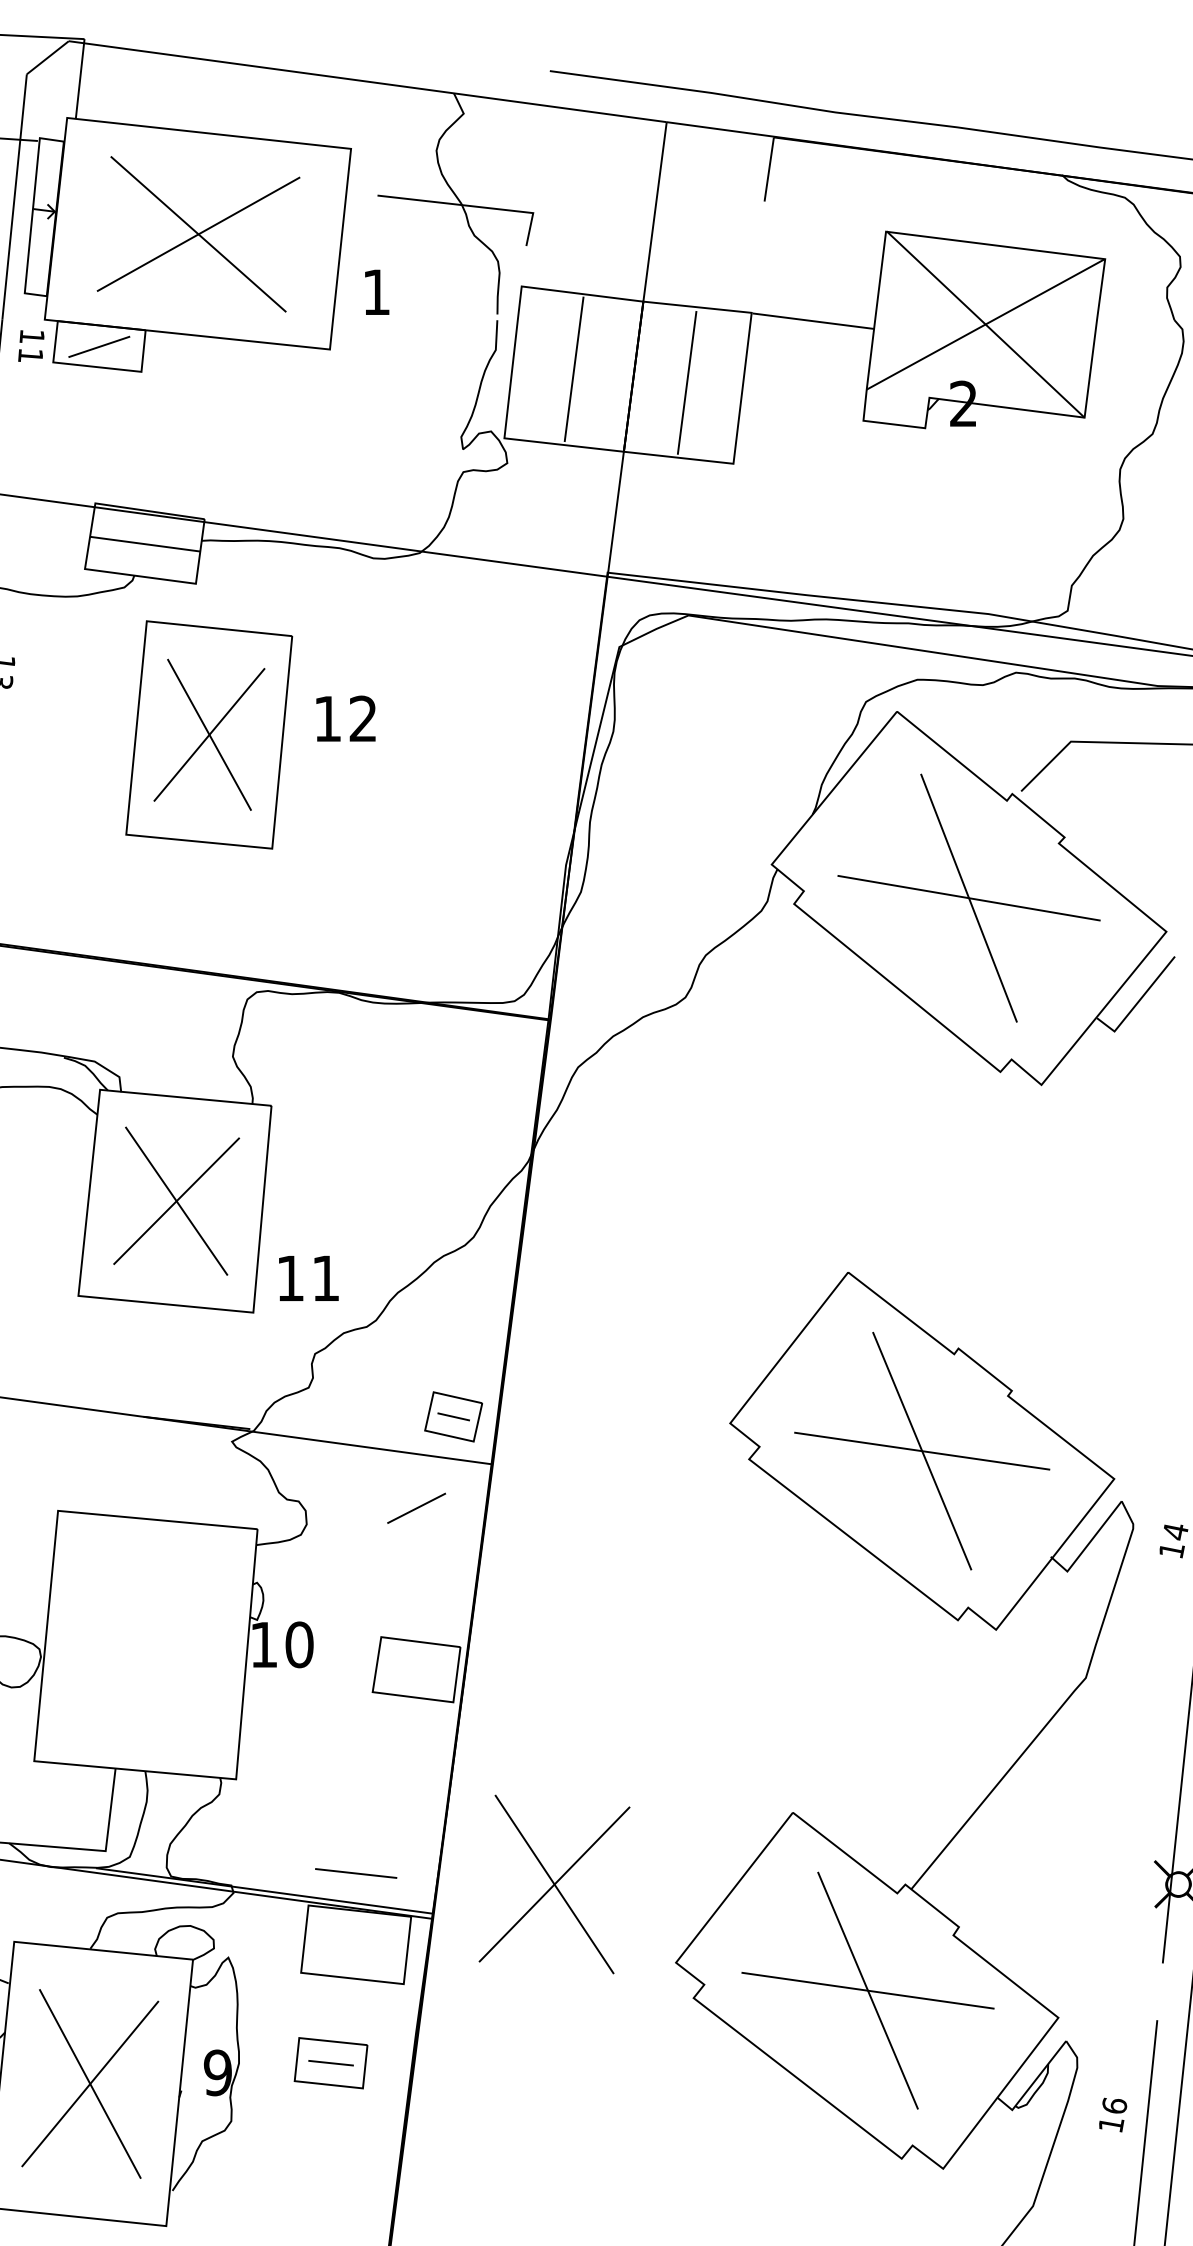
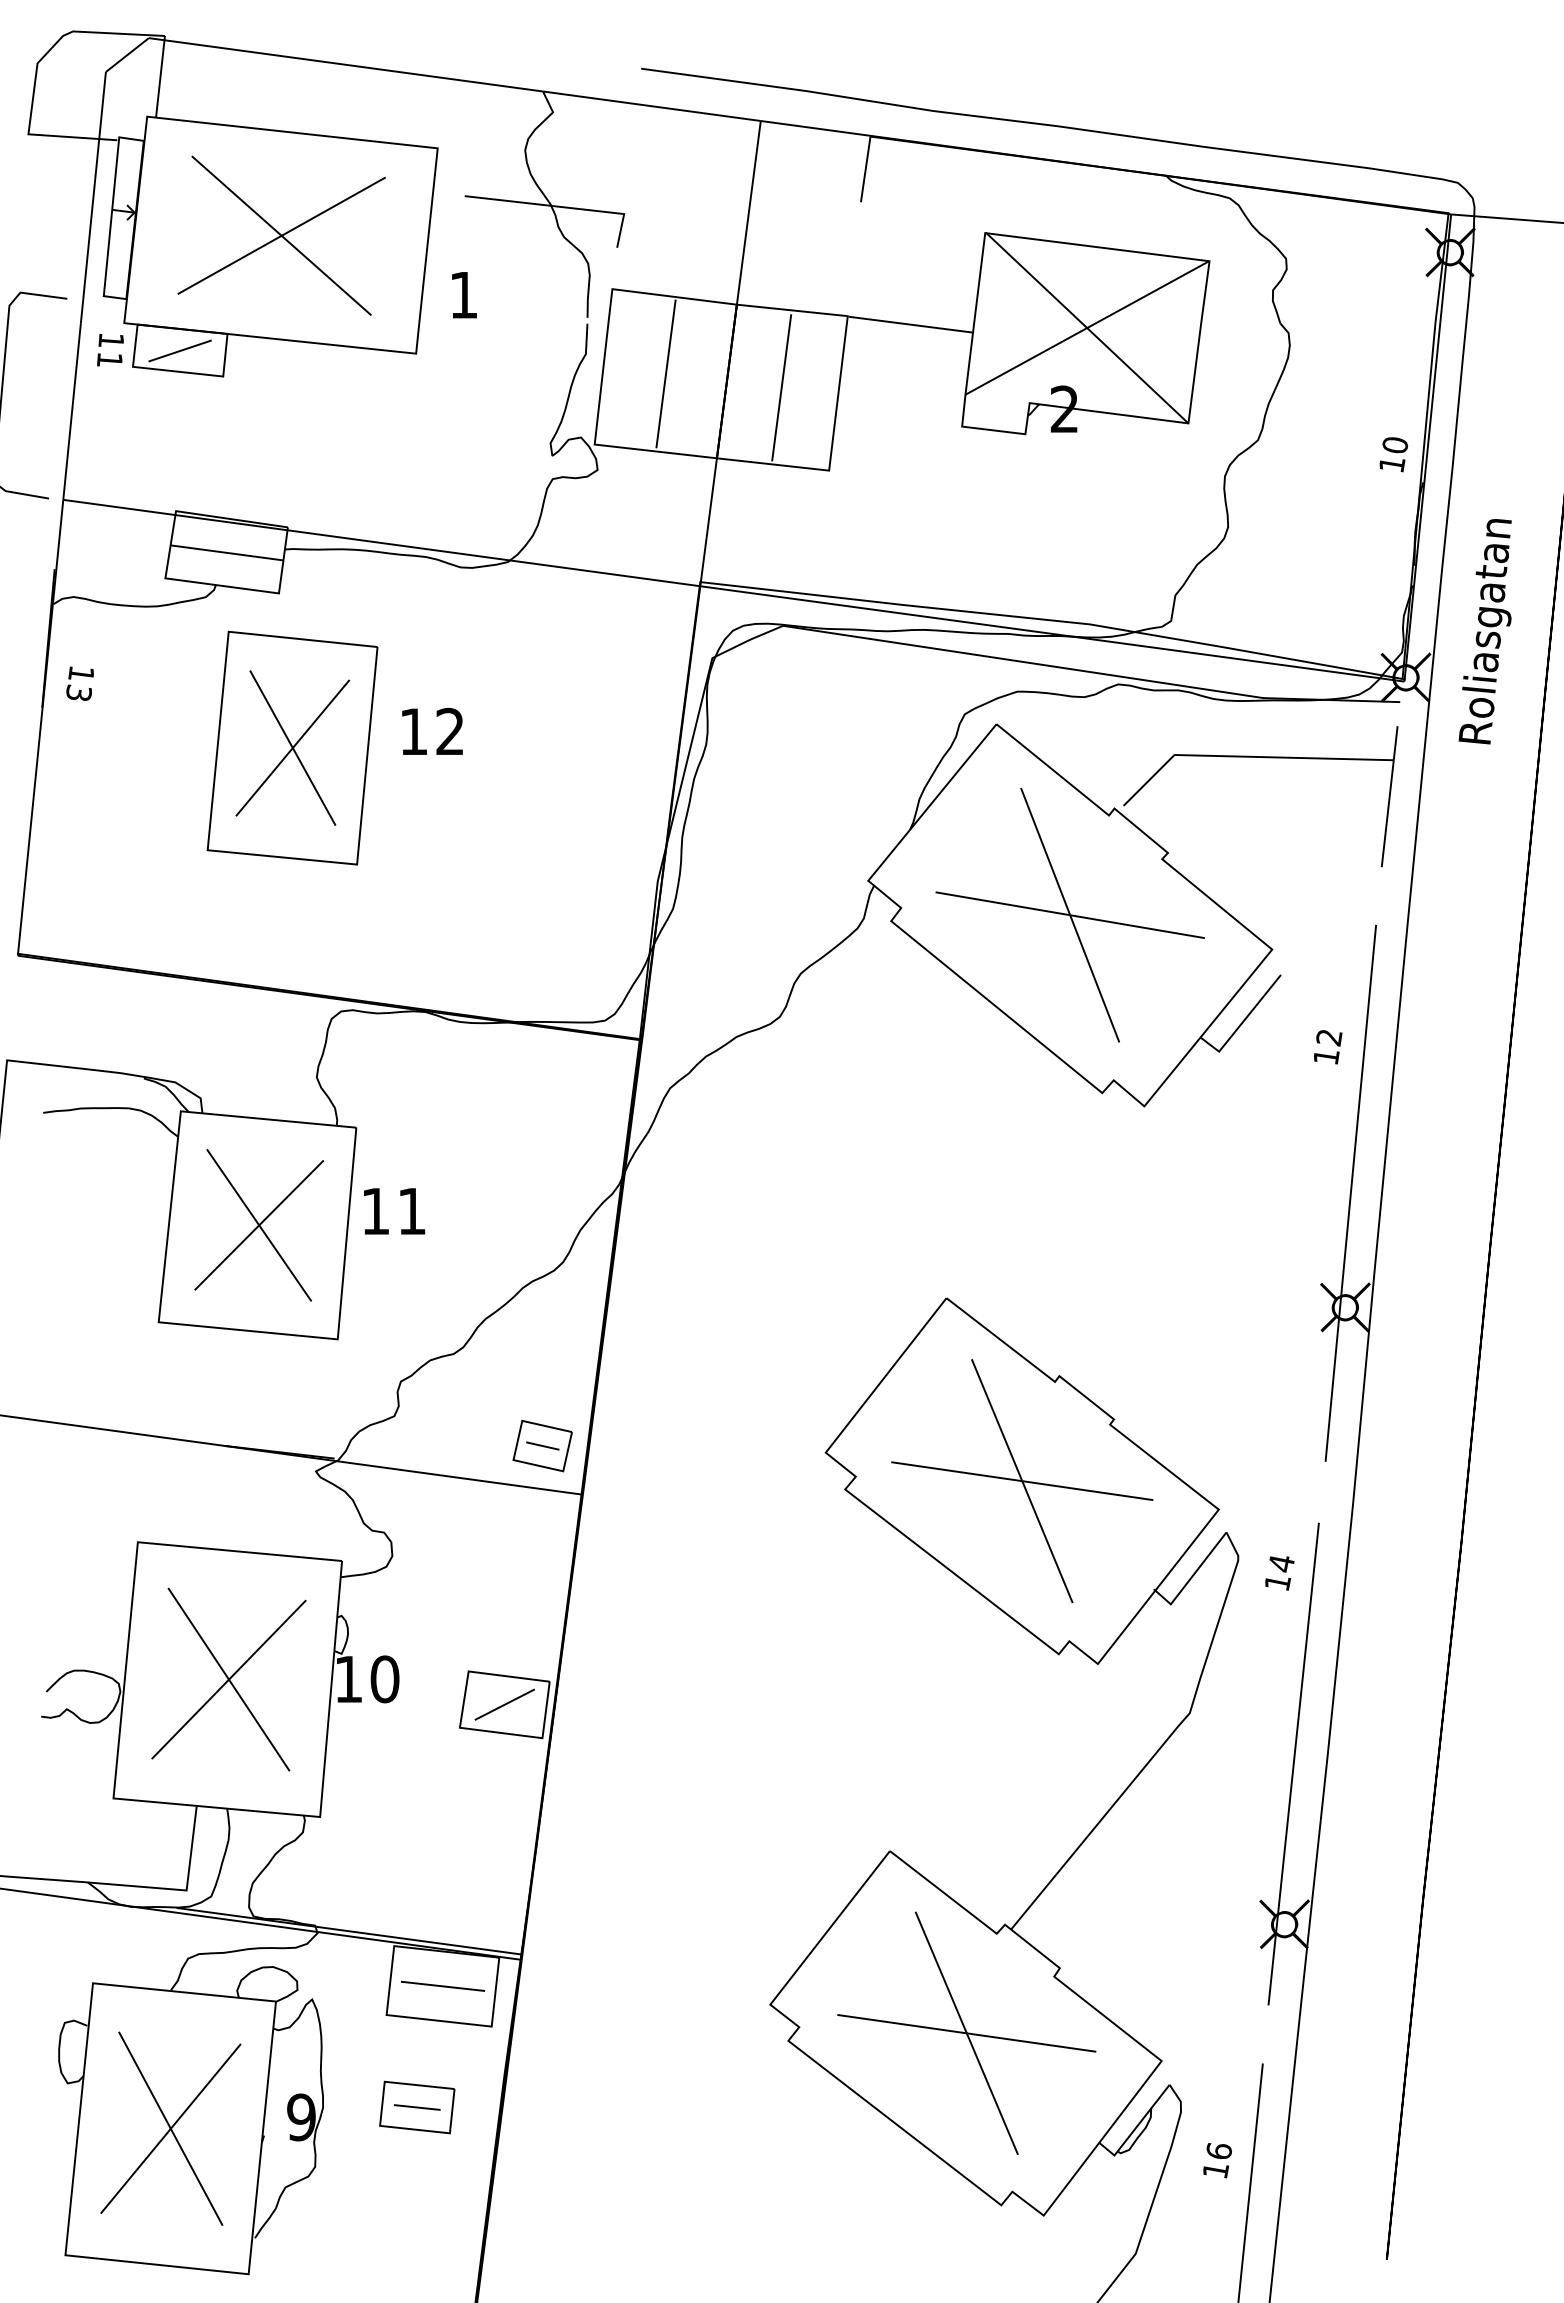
text: (308, 1278) -> (394, 1211), moved
line: (416, 1508) -> (504, 1704), moved
line: (355, 1872) -> (442, 1985), moved
part: (554, 1884) -> (228, 1679), moved

